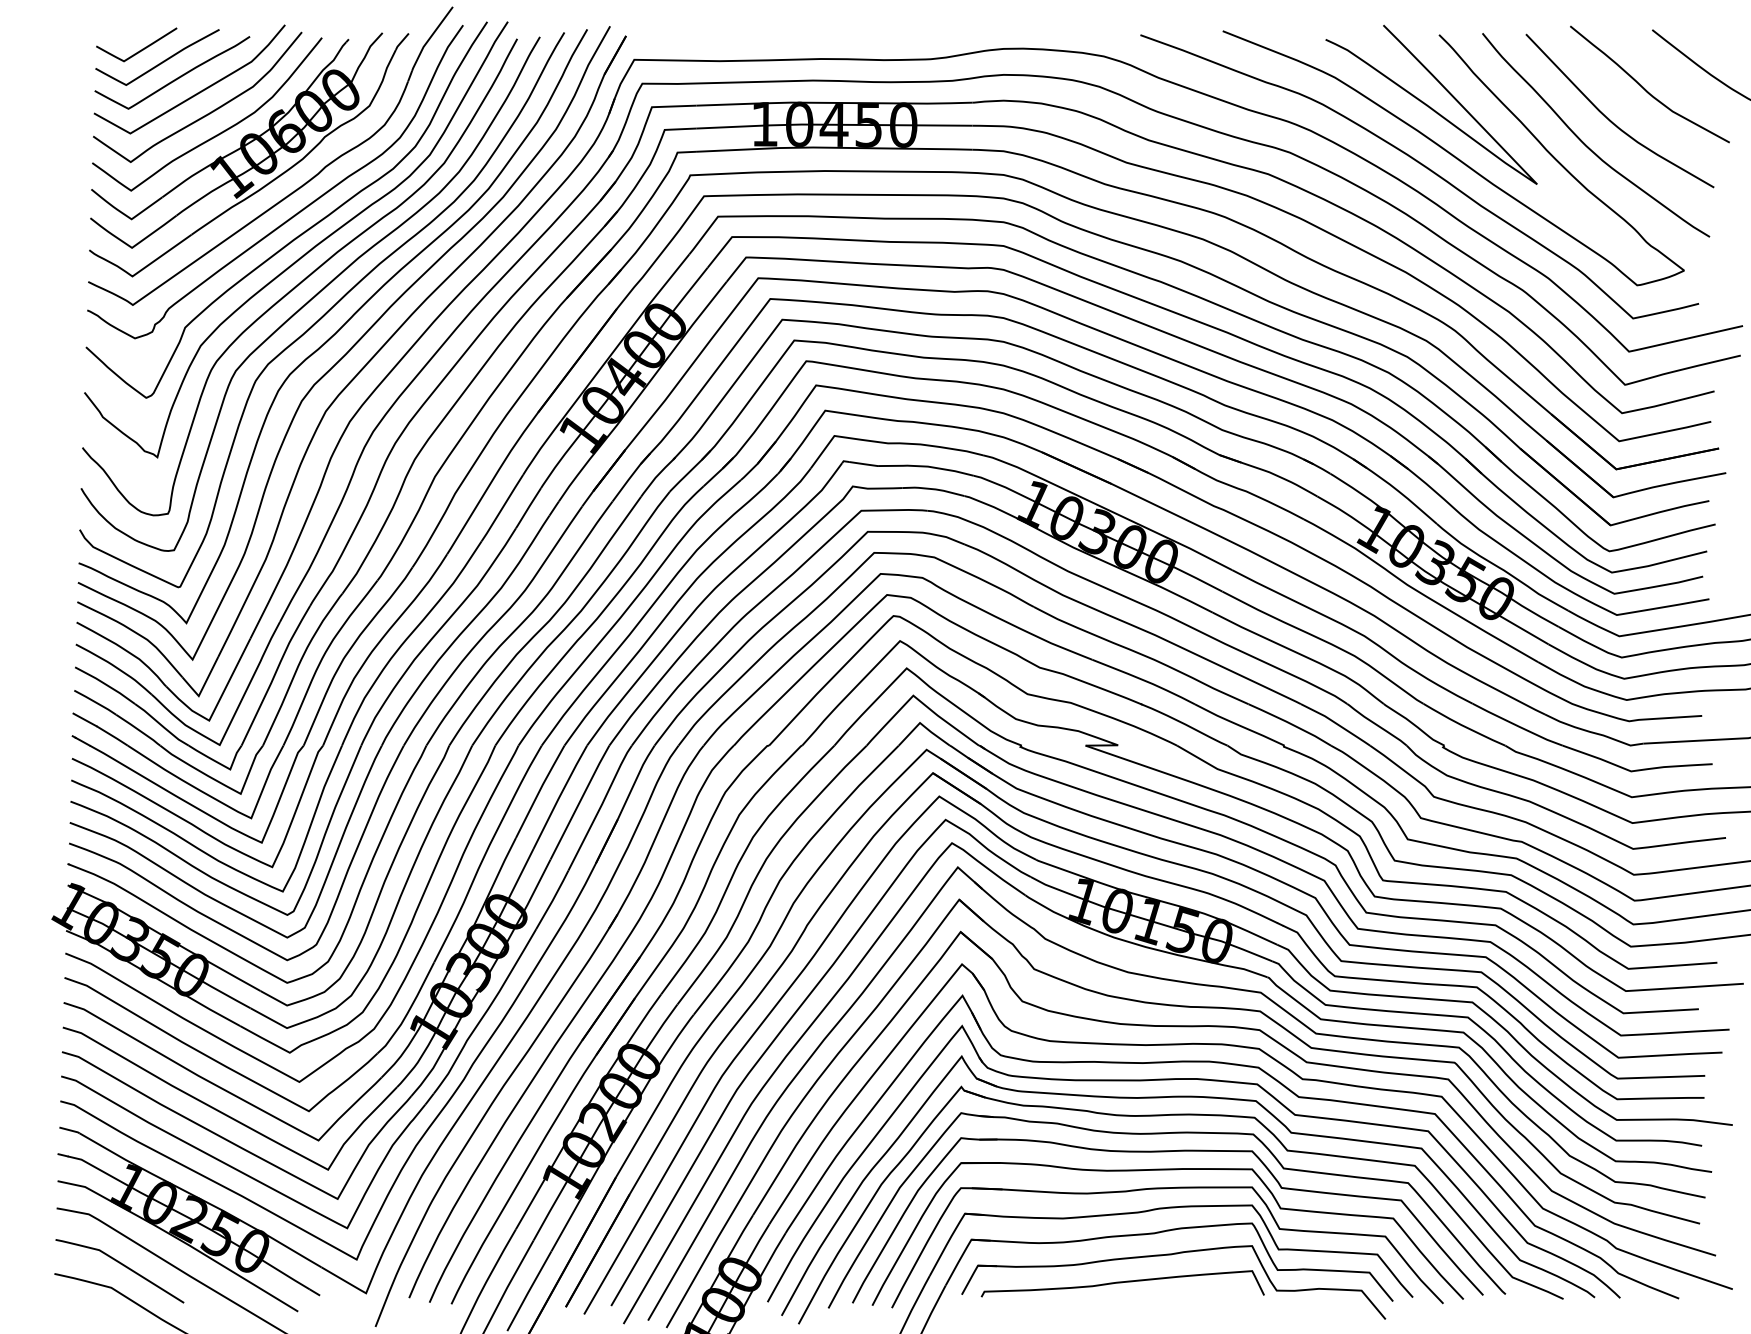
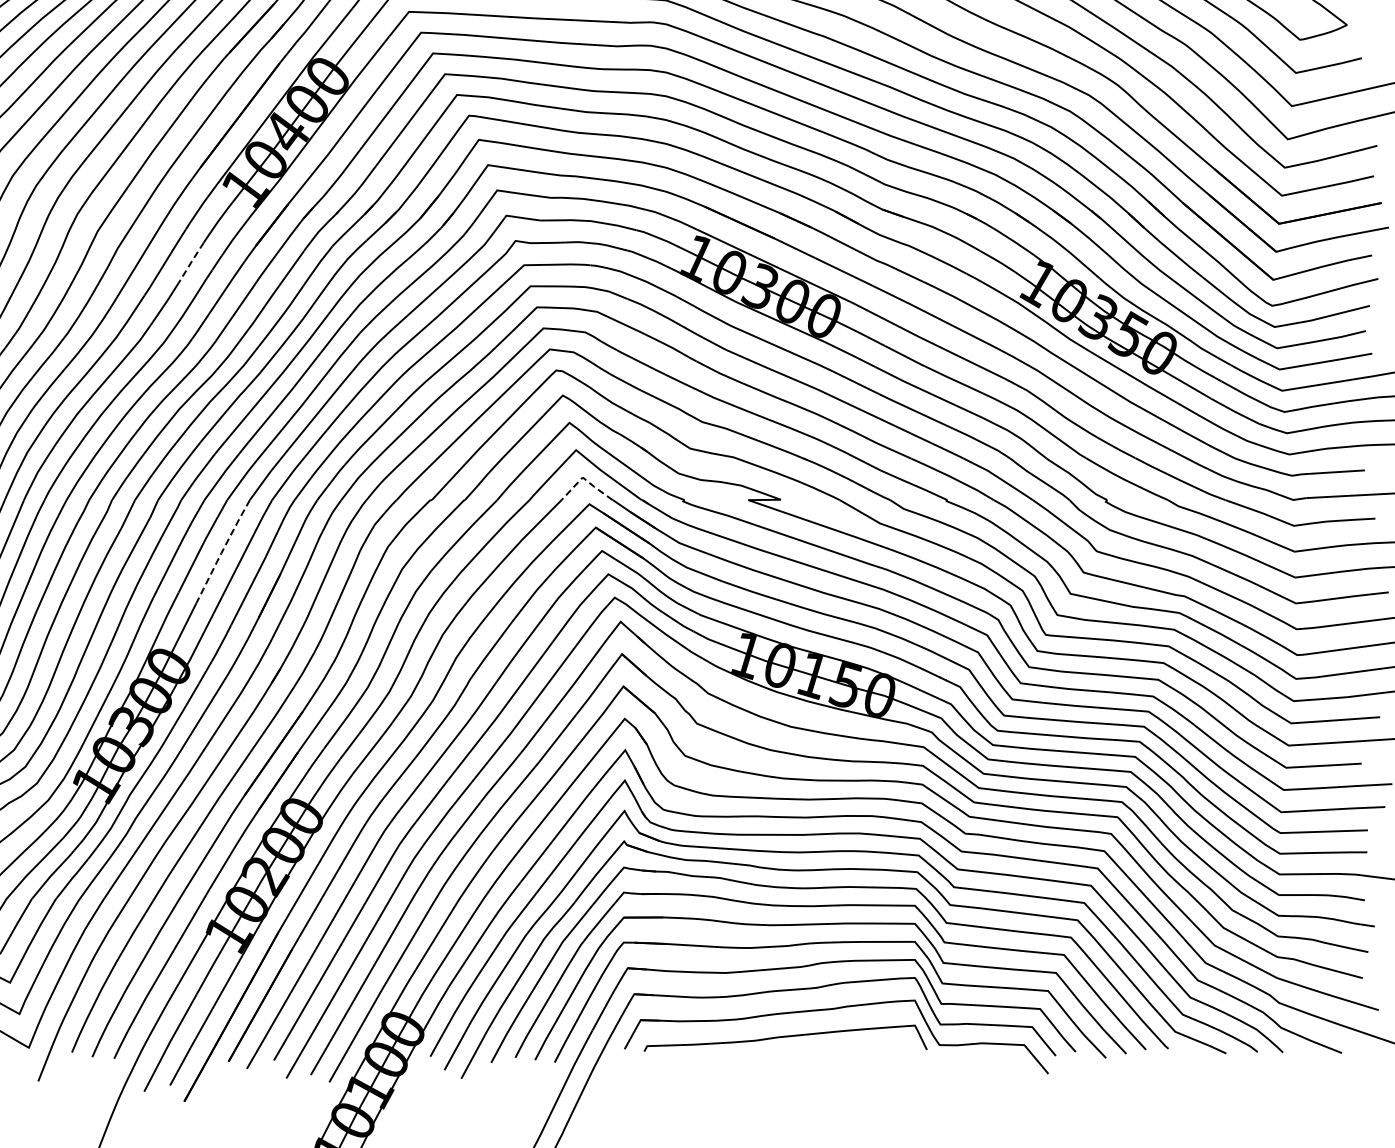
line: (527, 508) -> (190, 262), solid -> dashed
line: (922, 724) -> (585, 478), solid -> dashed
line: (559, 797) -> (222, 551), solid -> dashed

